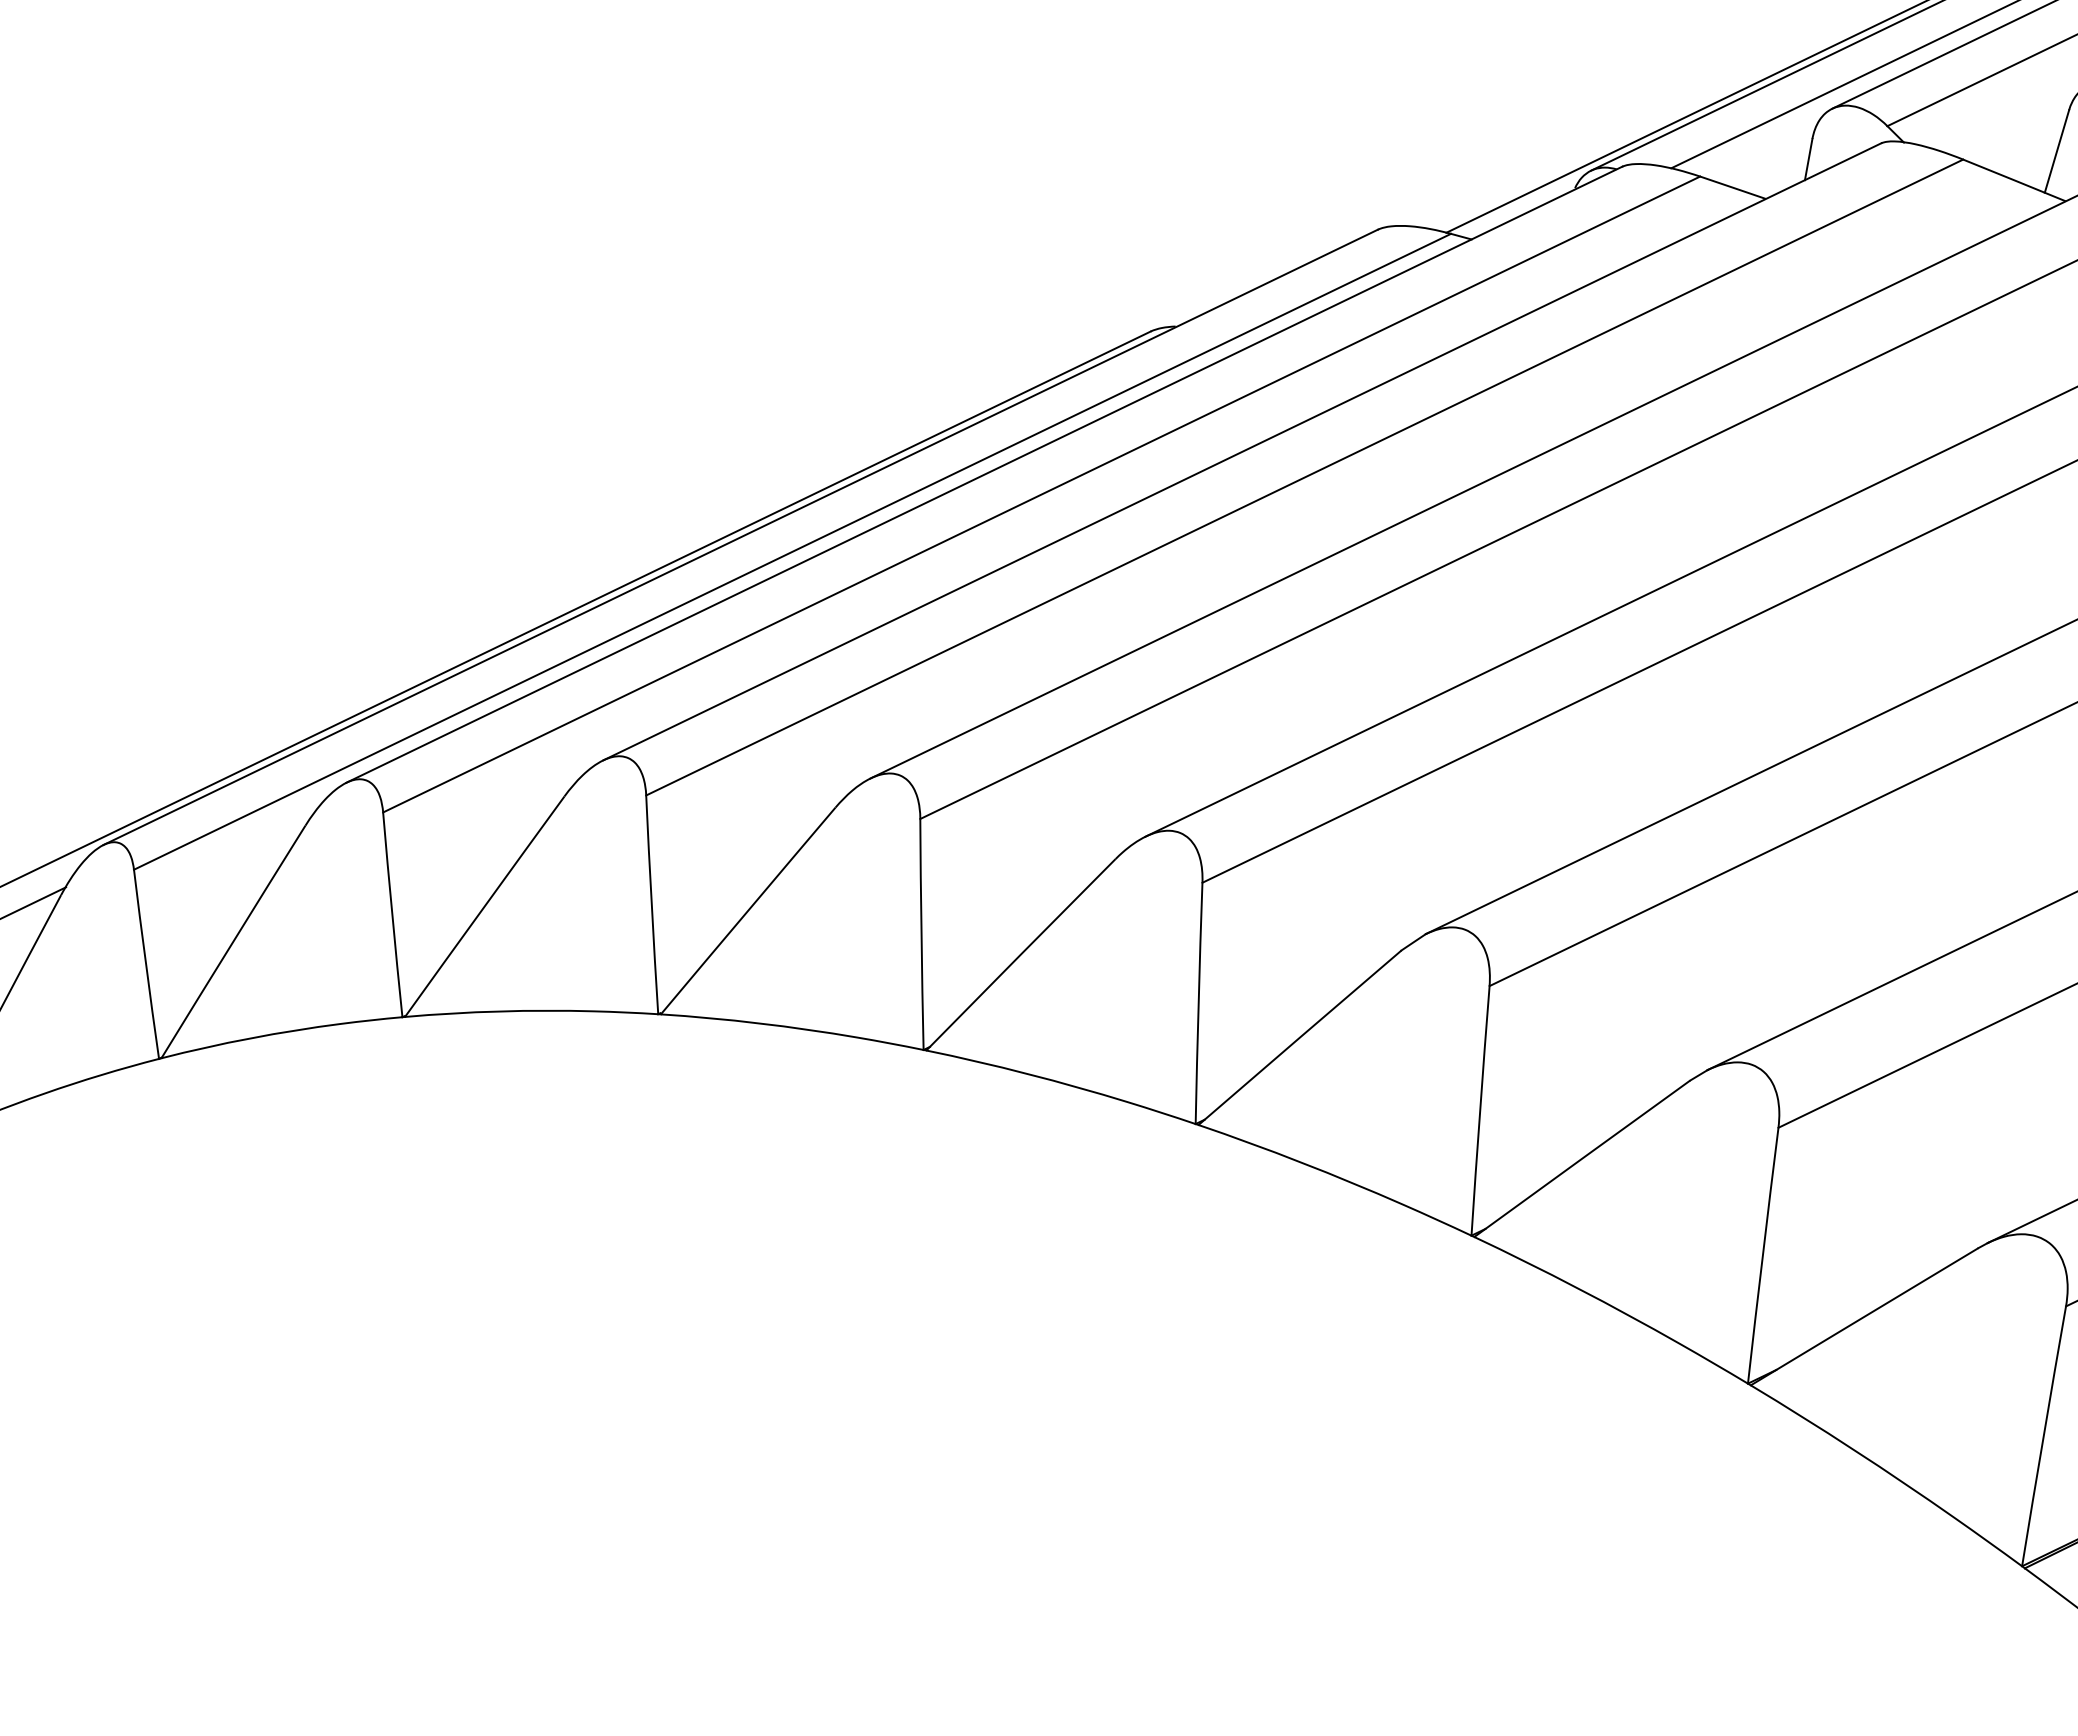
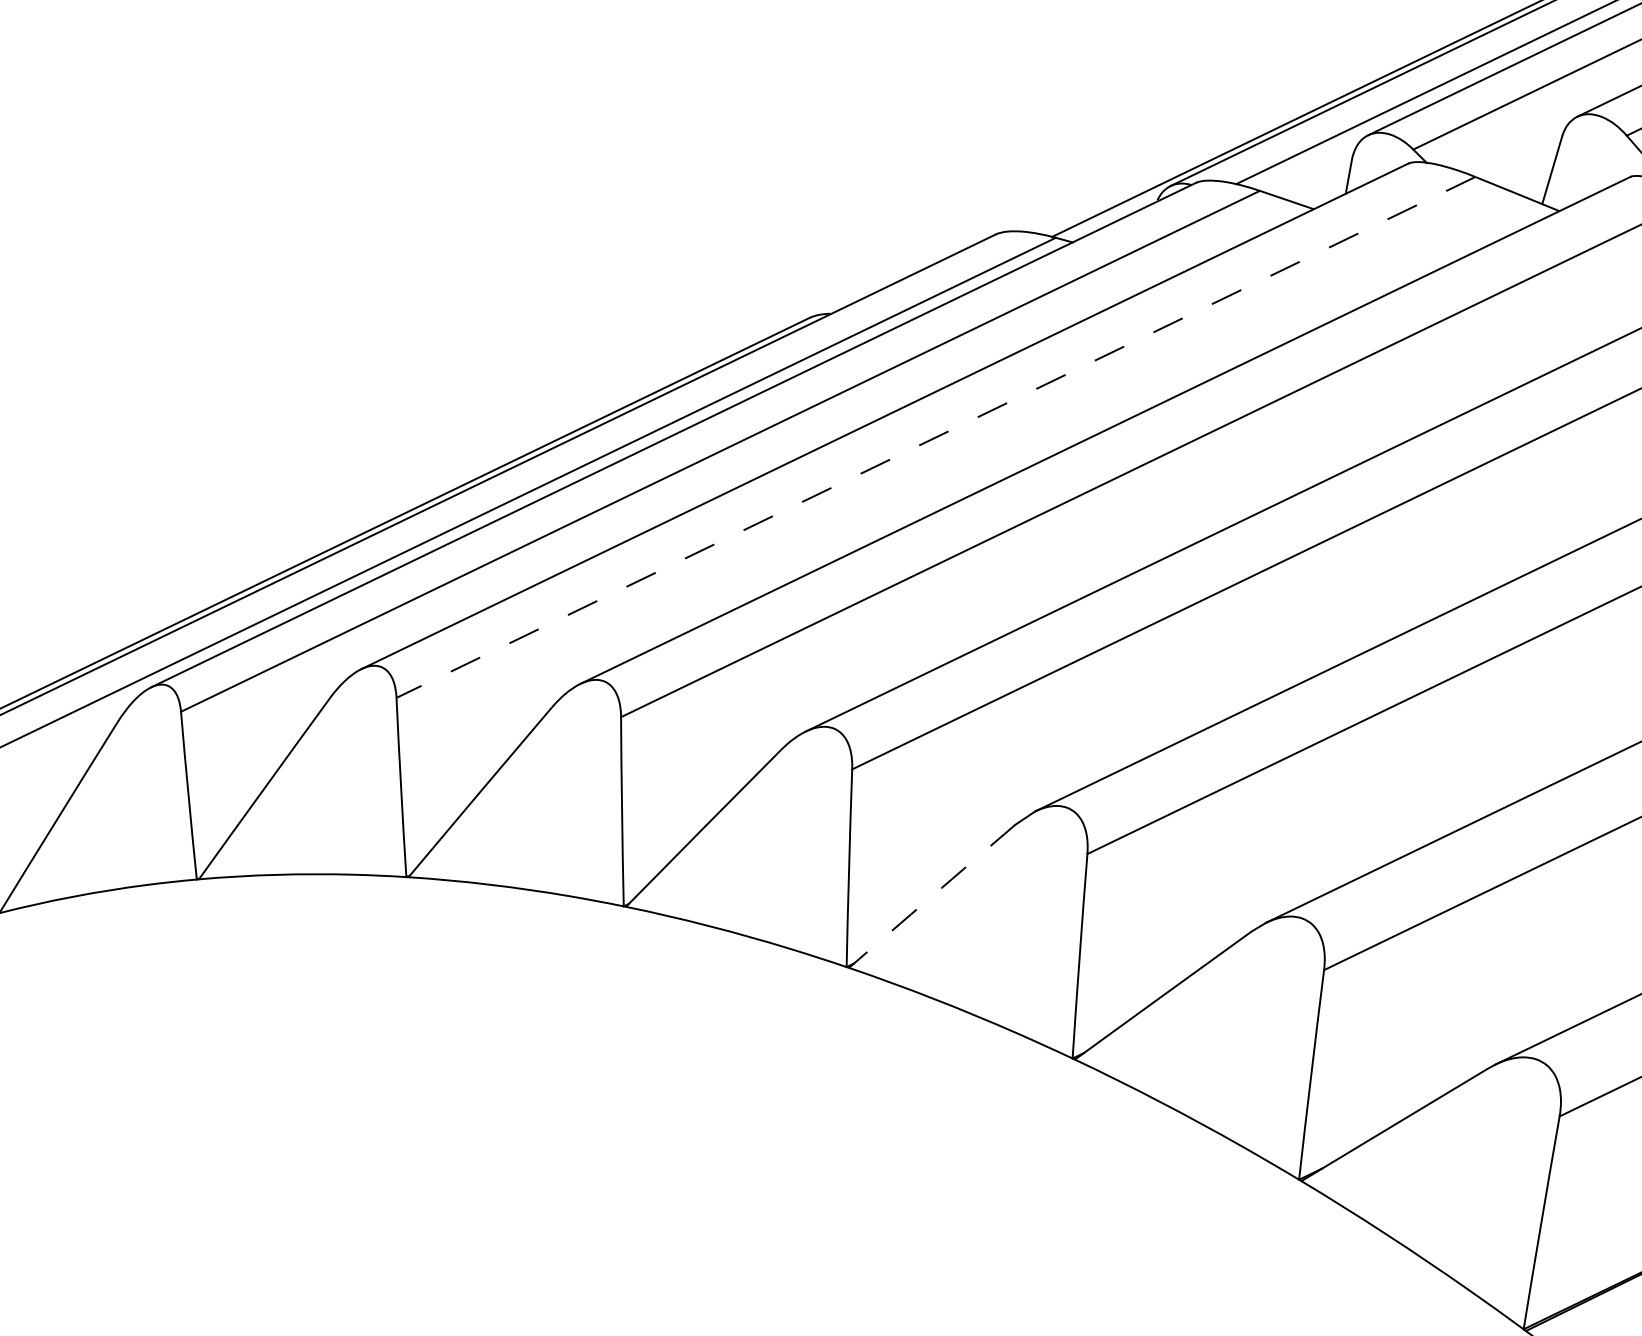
line: (1304, 477) -> (935, 437), solid -> dashed
arc: (1299, 1037) -> (931, 896), solid -> dashed

